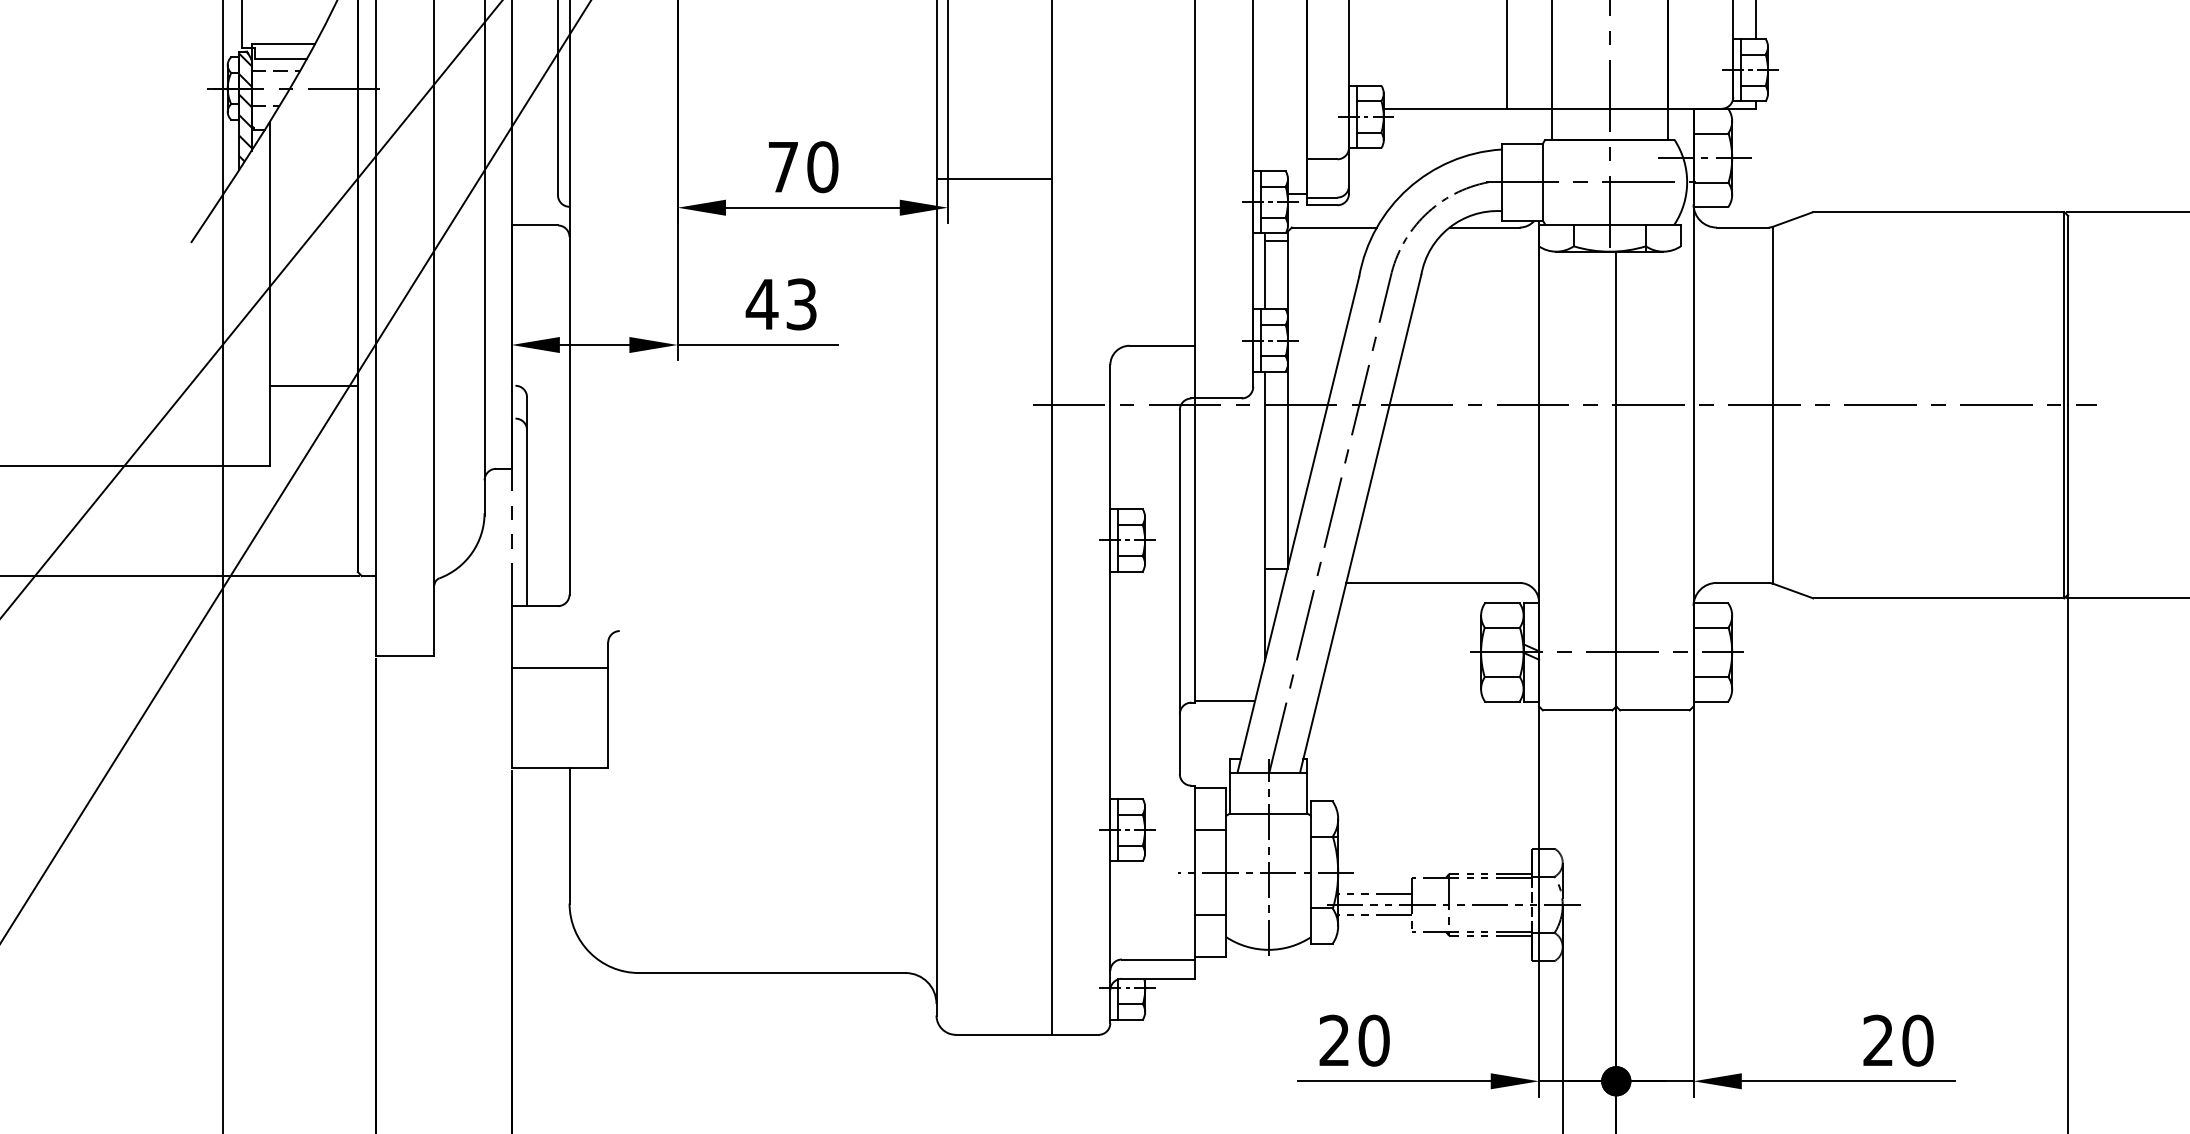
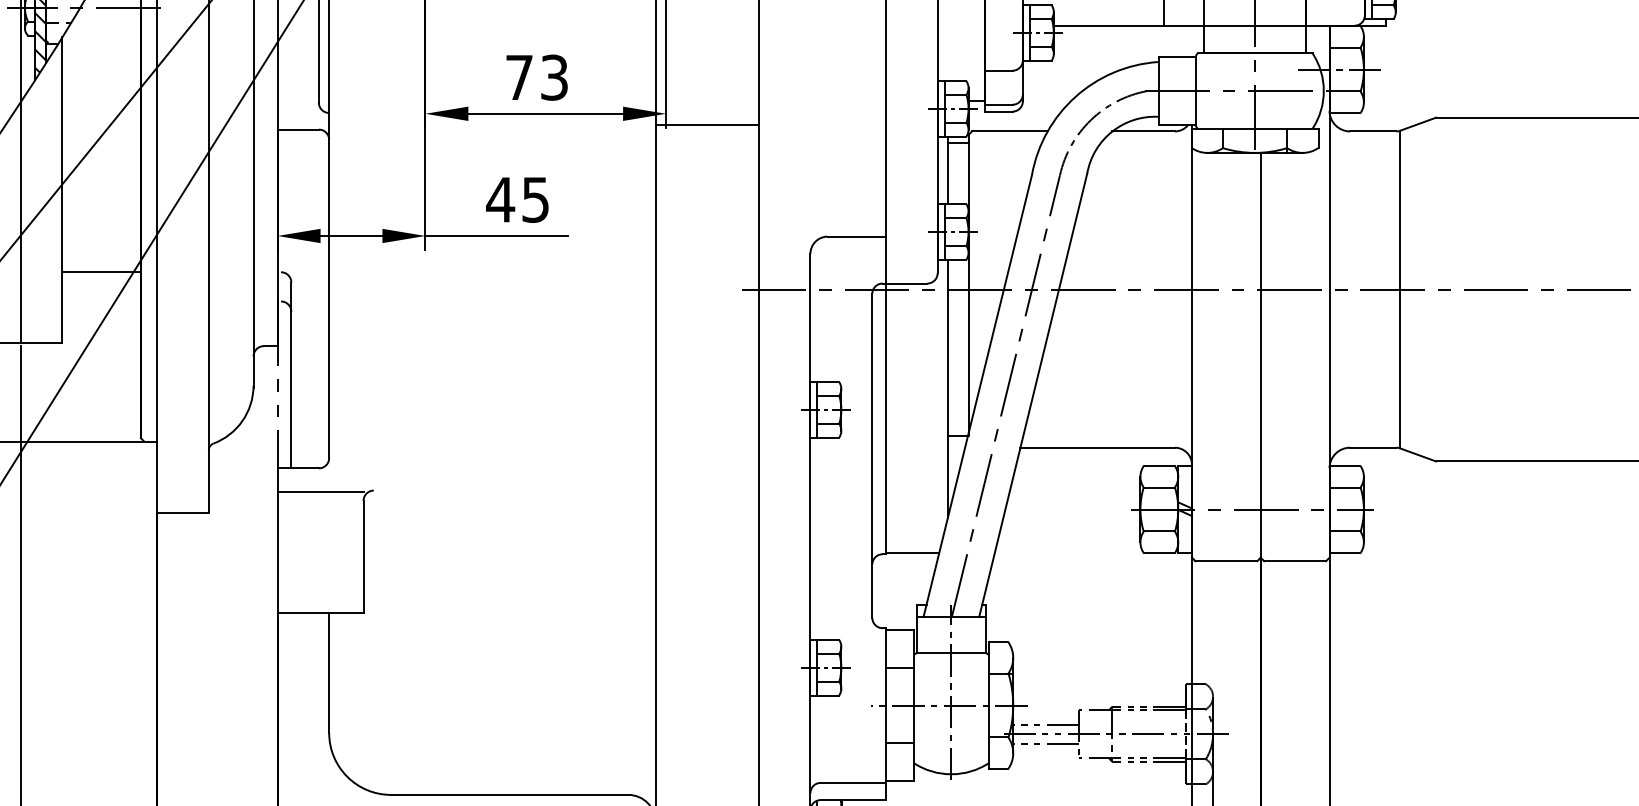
text: (822, 167) -> (554, 77), 70 -> 73
line: (994, 178) -> (707, 124), moved
text: (801, 303) -> (535, 199), 43 -> 45
line: (559, 667) -> (320, 491), moved

